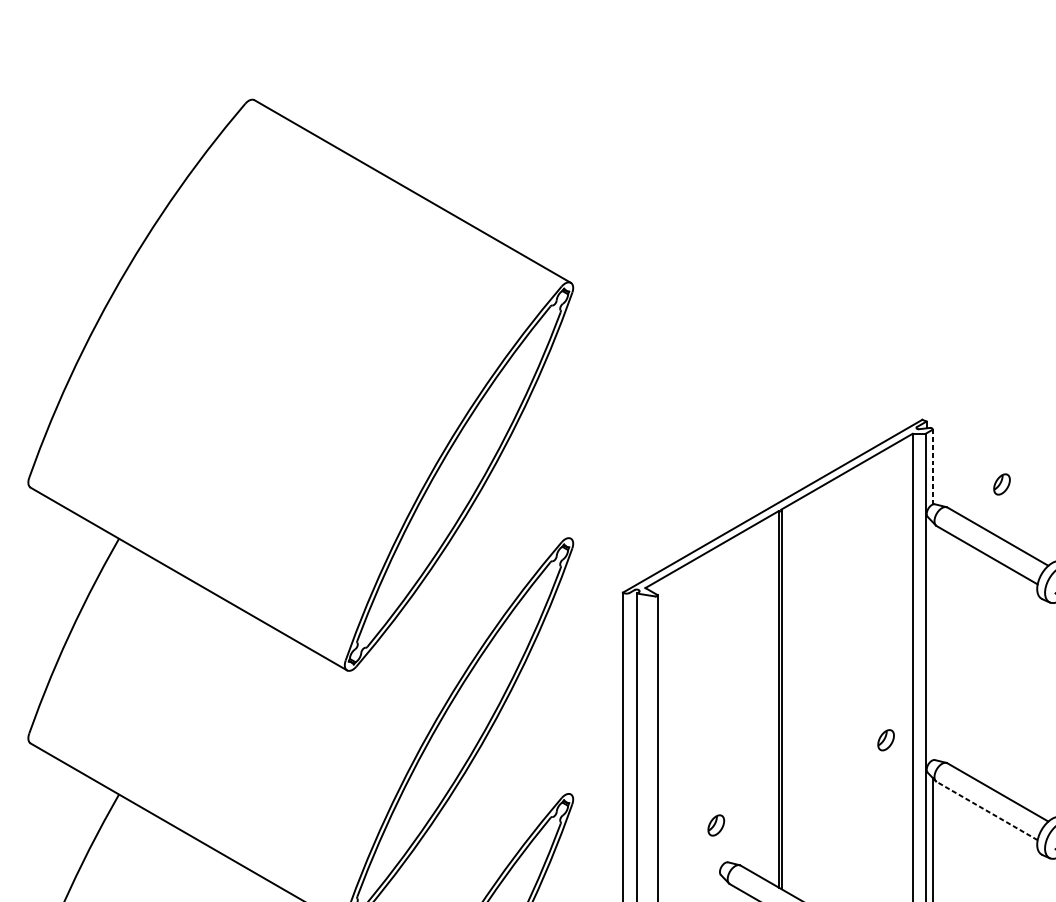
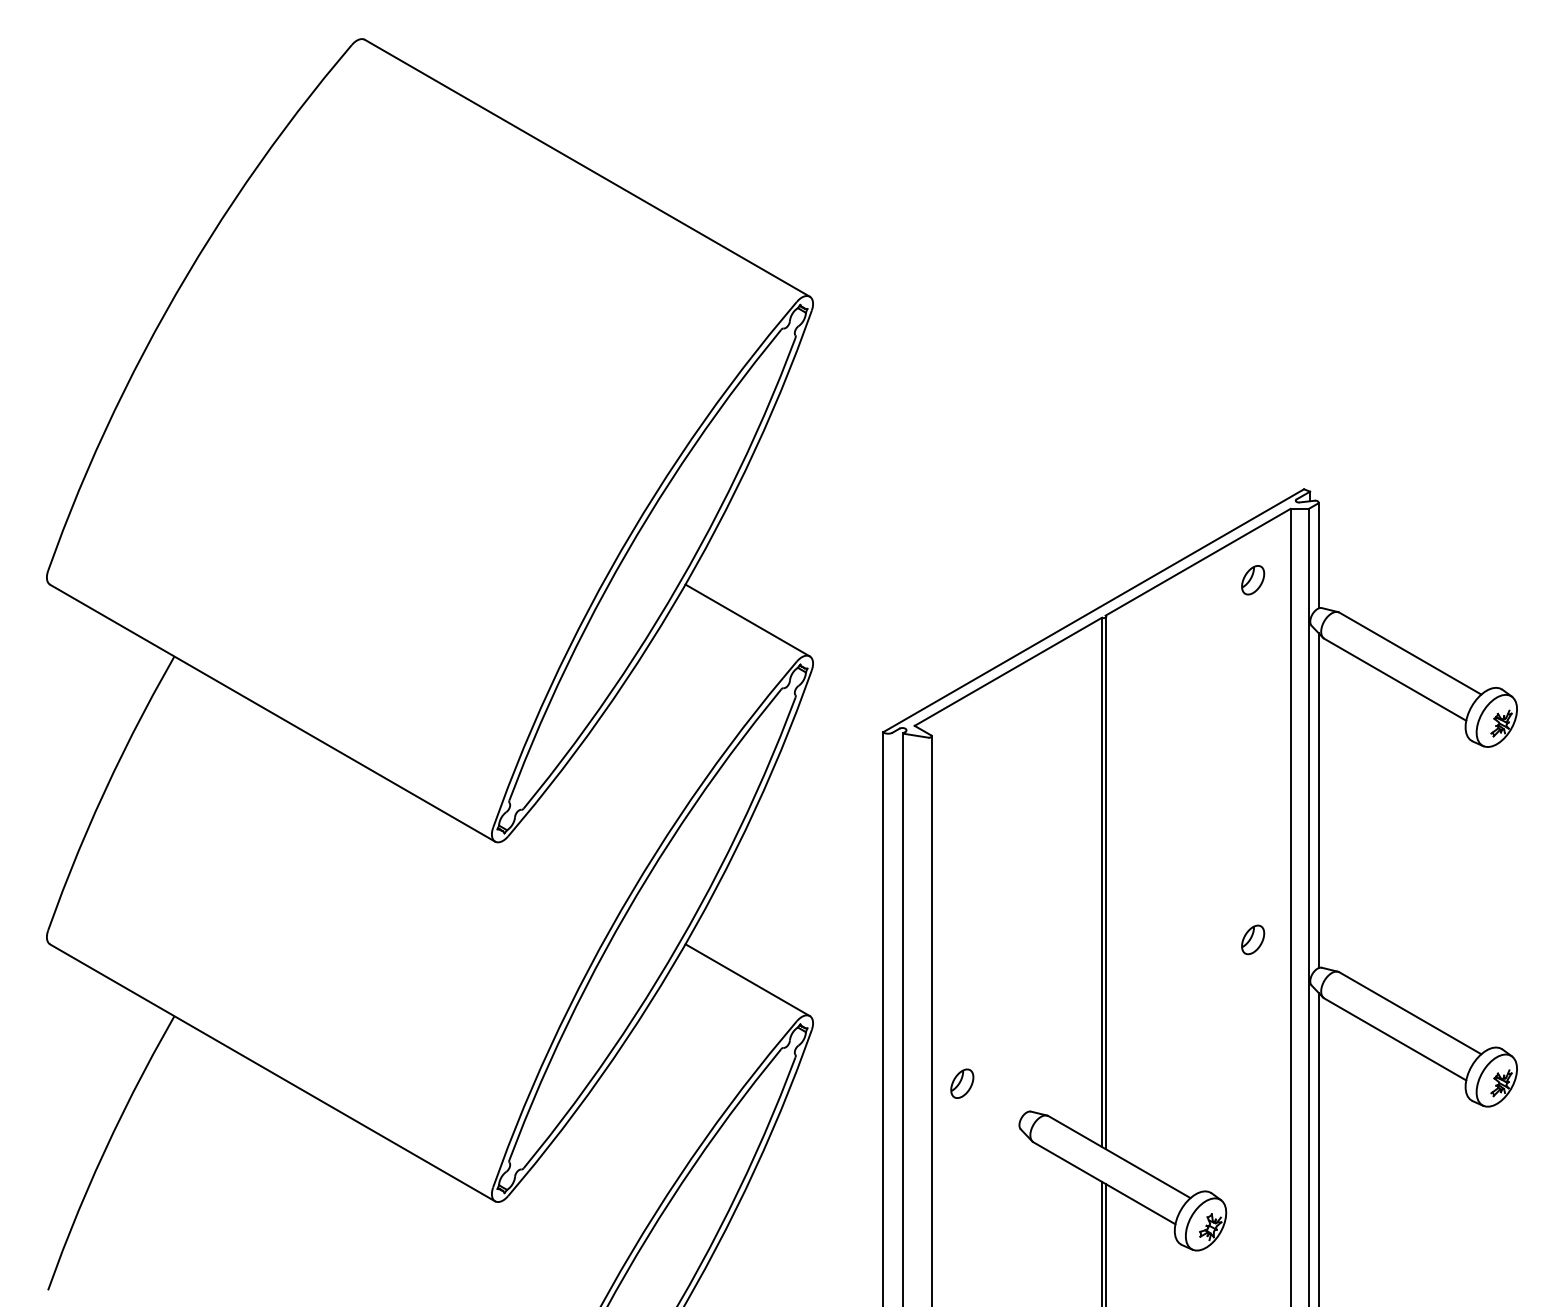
line: (932, 466) -> (1318, 555), dashed -> solid
part: (1002, 484) -> (1253, 580), moved
line: (526, 513) -> (747, 620), added
line: (932, 641) -> (1318, 800), added
line: (526, 769) -> (747, 980), added
line: (987, 811) -> (1395, 1039), dashed -> solid
part: (716, 825) -> (962, 1083), moved

